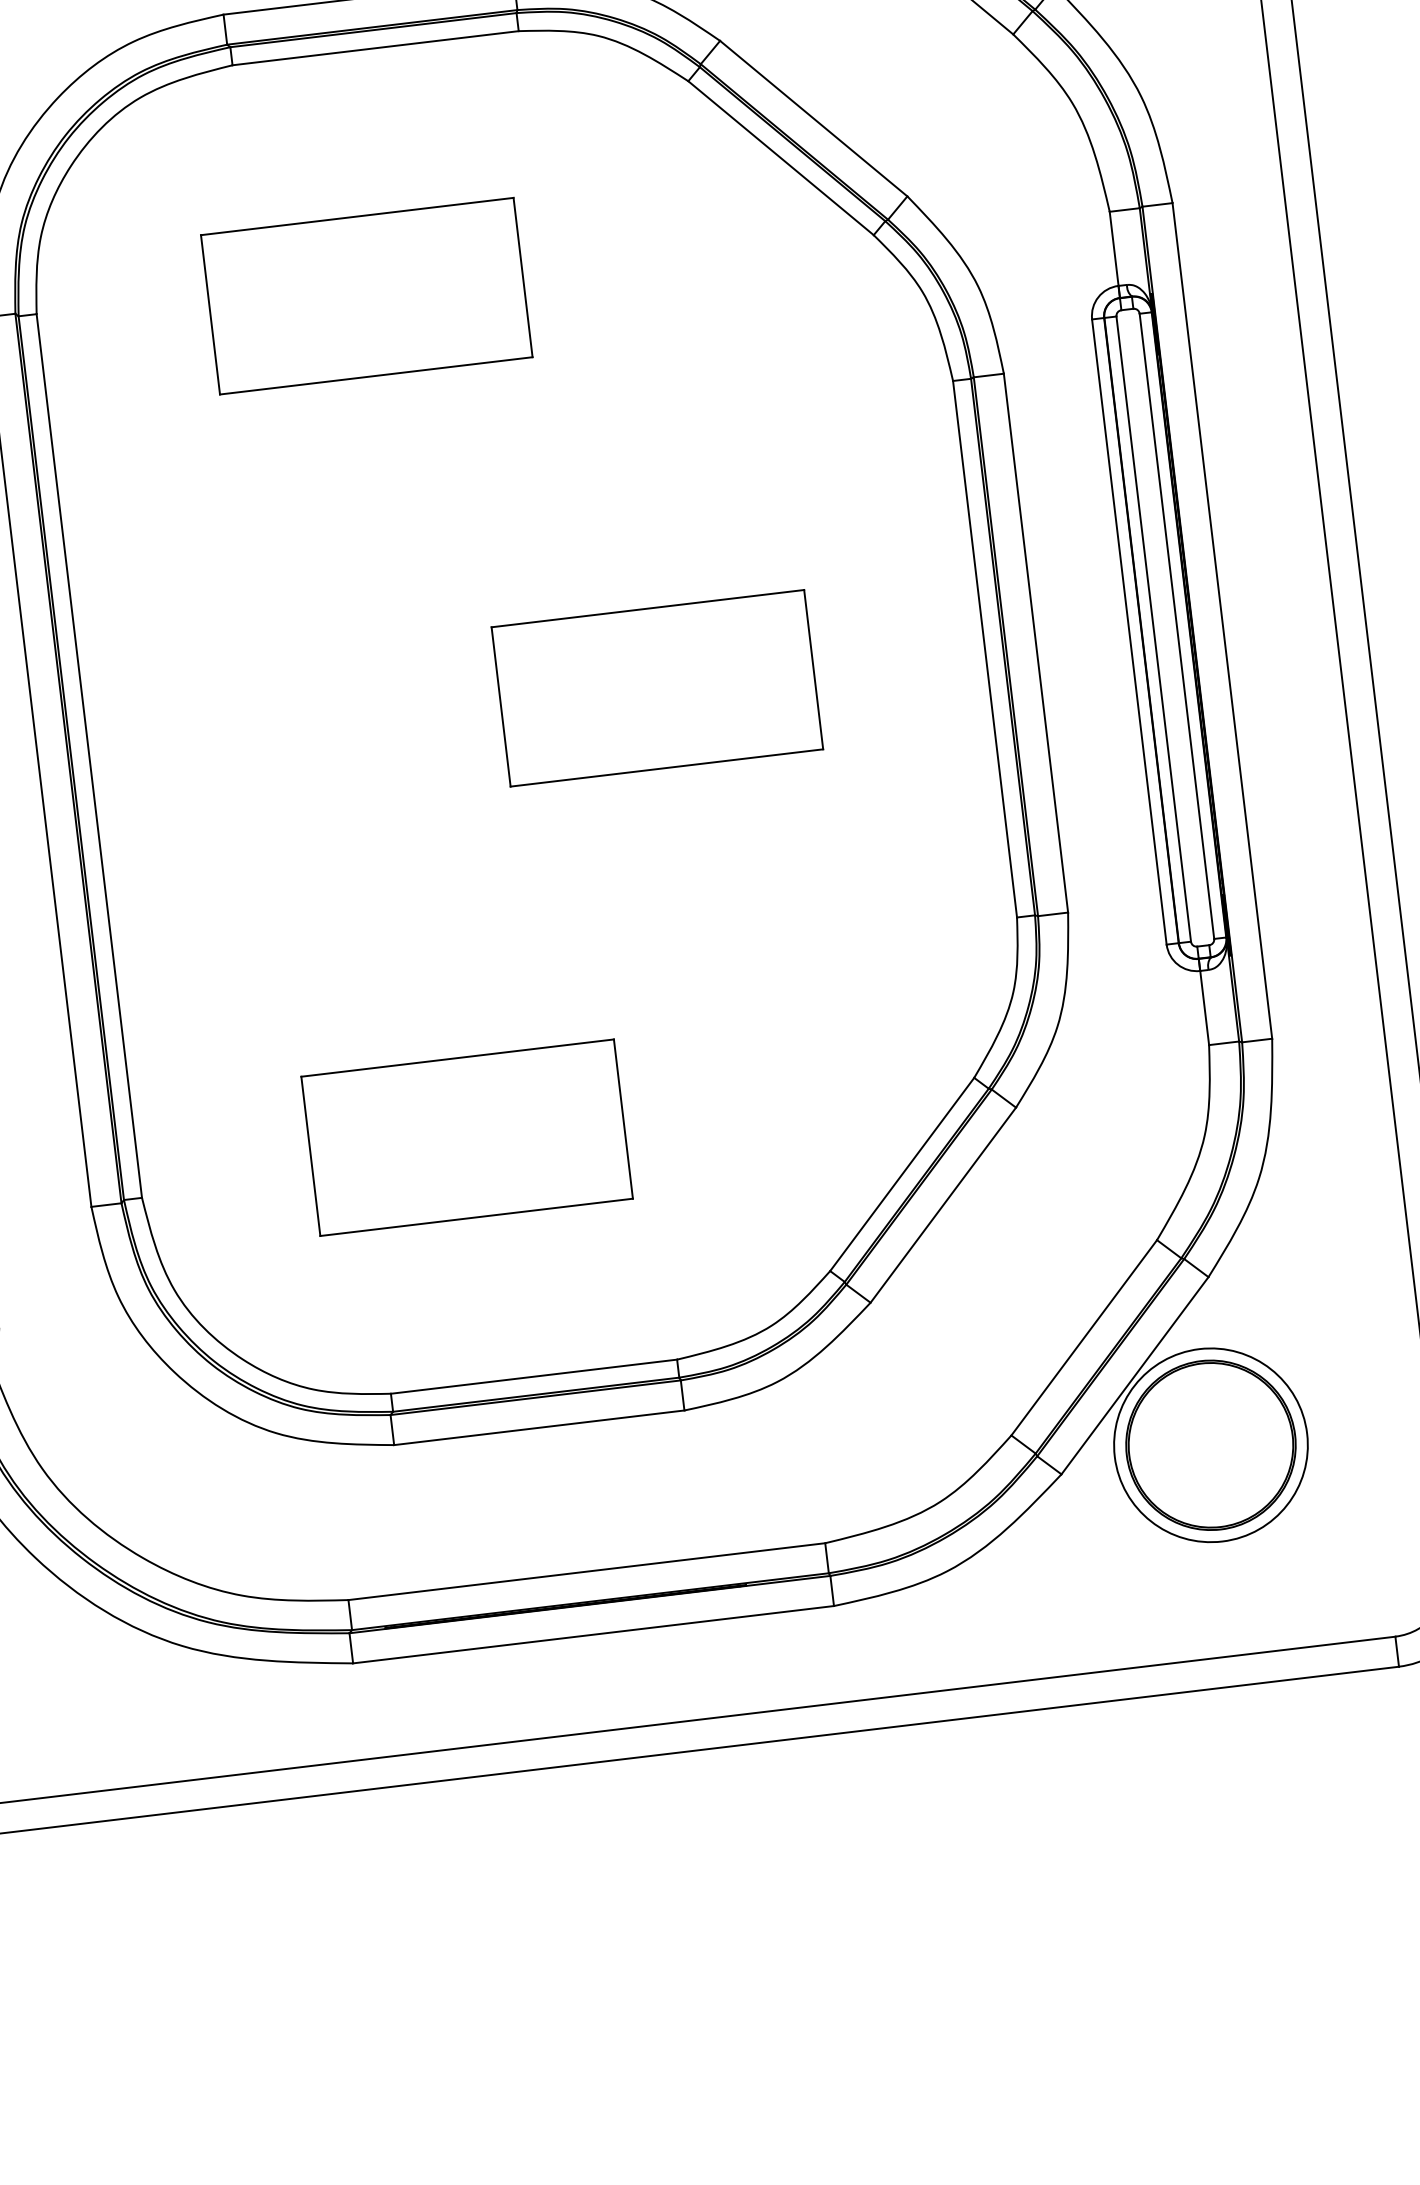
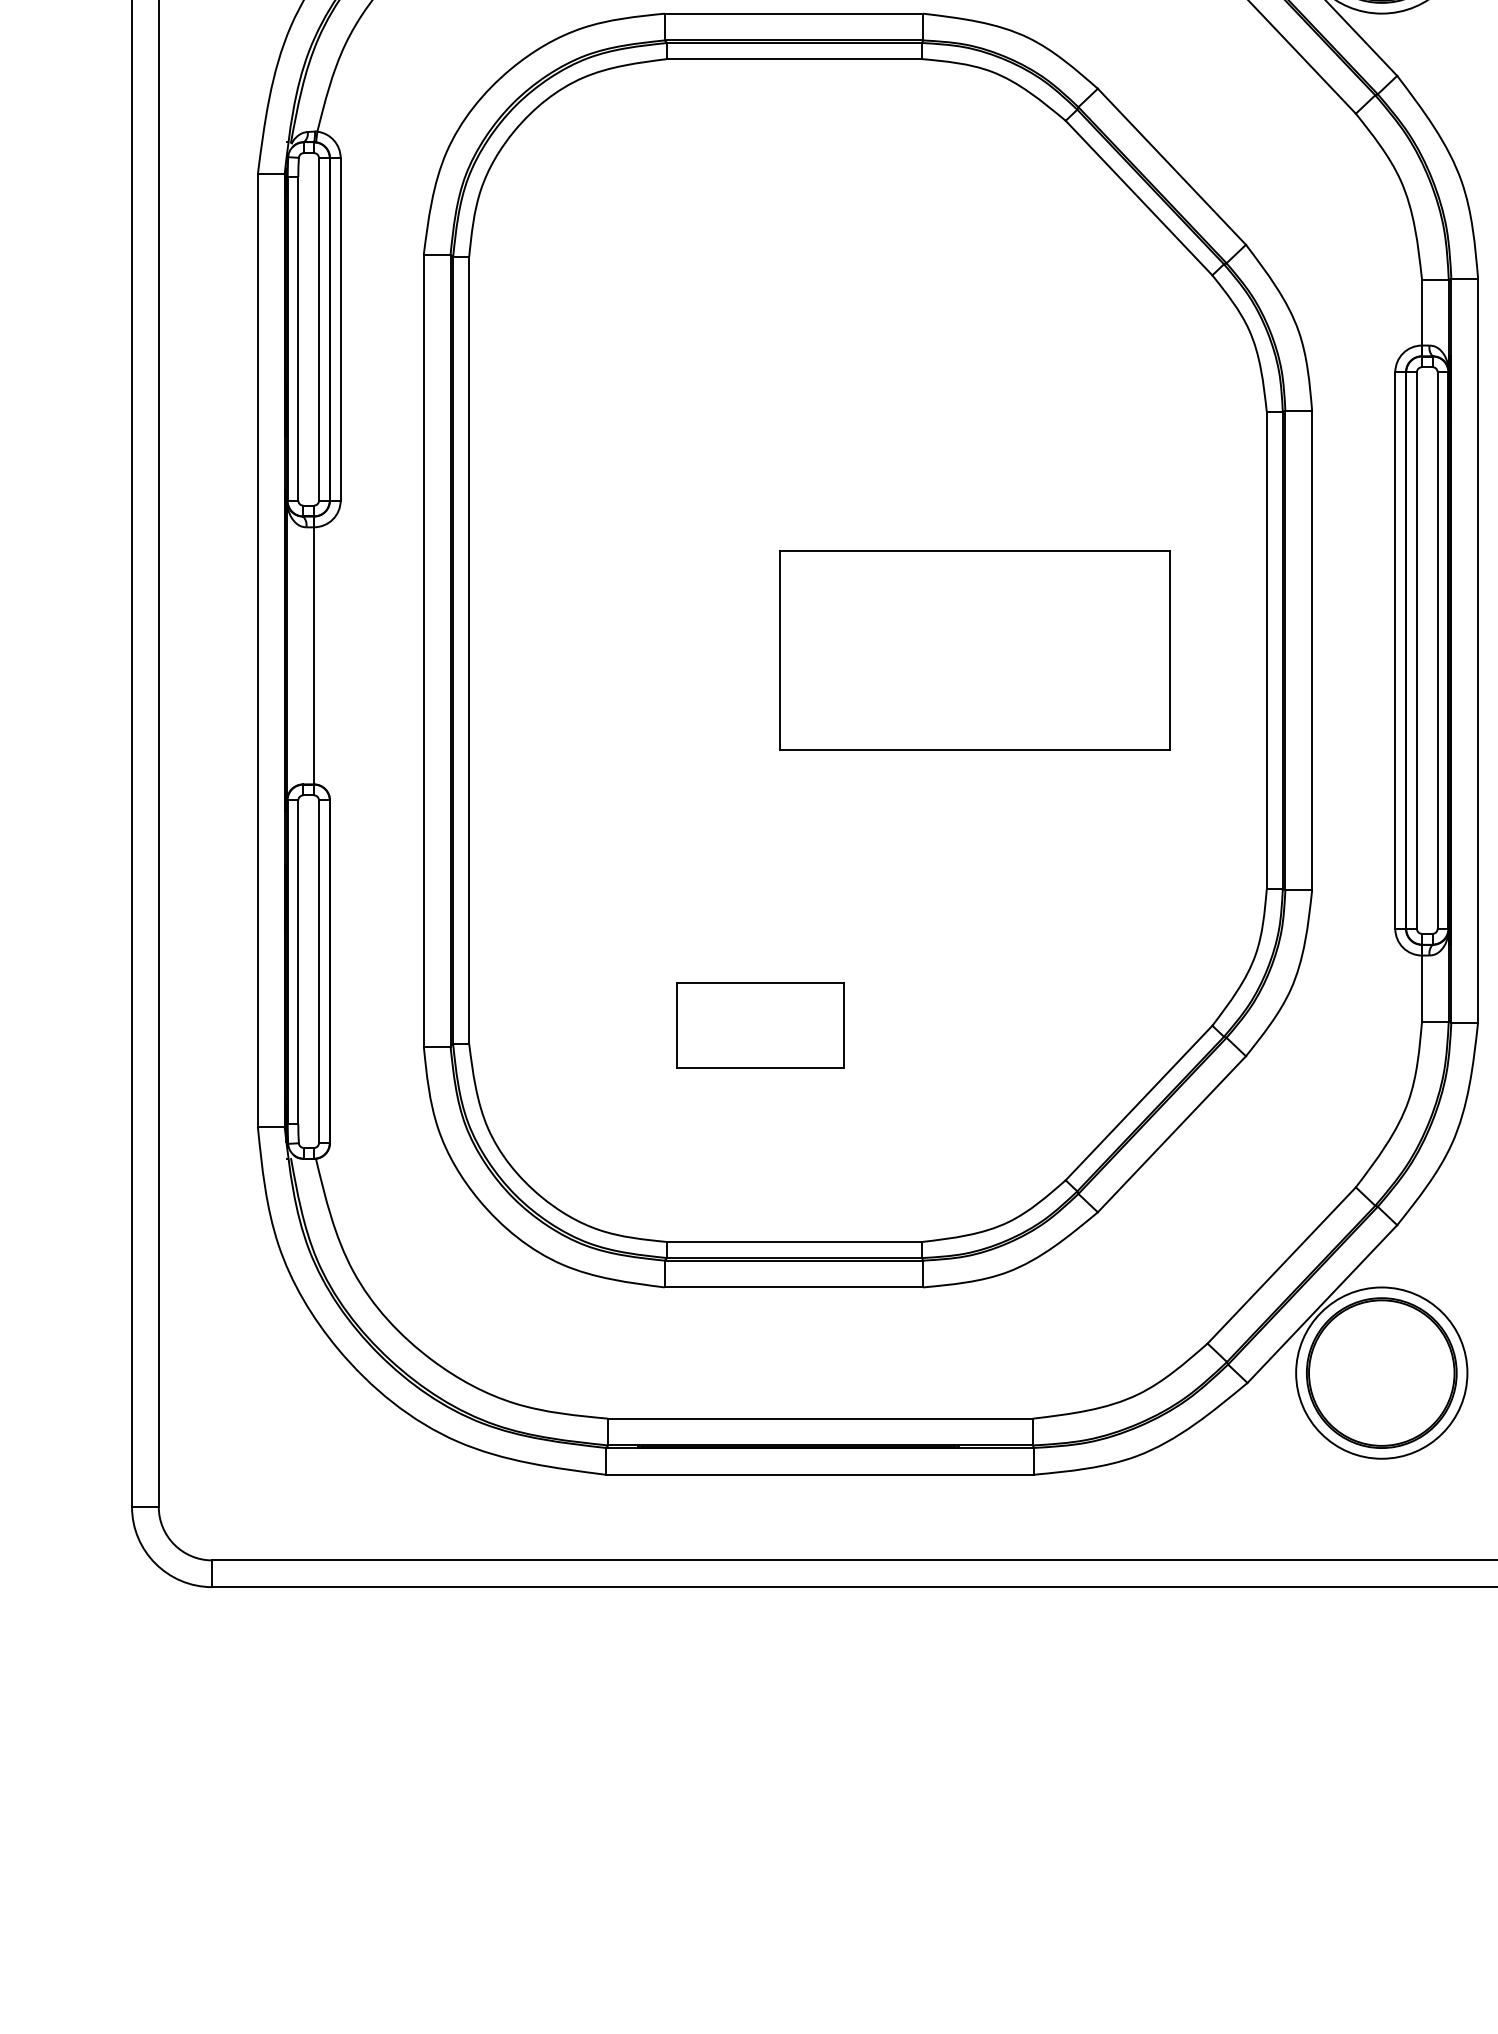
part: (366, 295) -> (760, 275), removed
part: (656, 688) -> (974, 650), size x1.4
part: (466, 1136) -> (760, 1024), size x0.6

